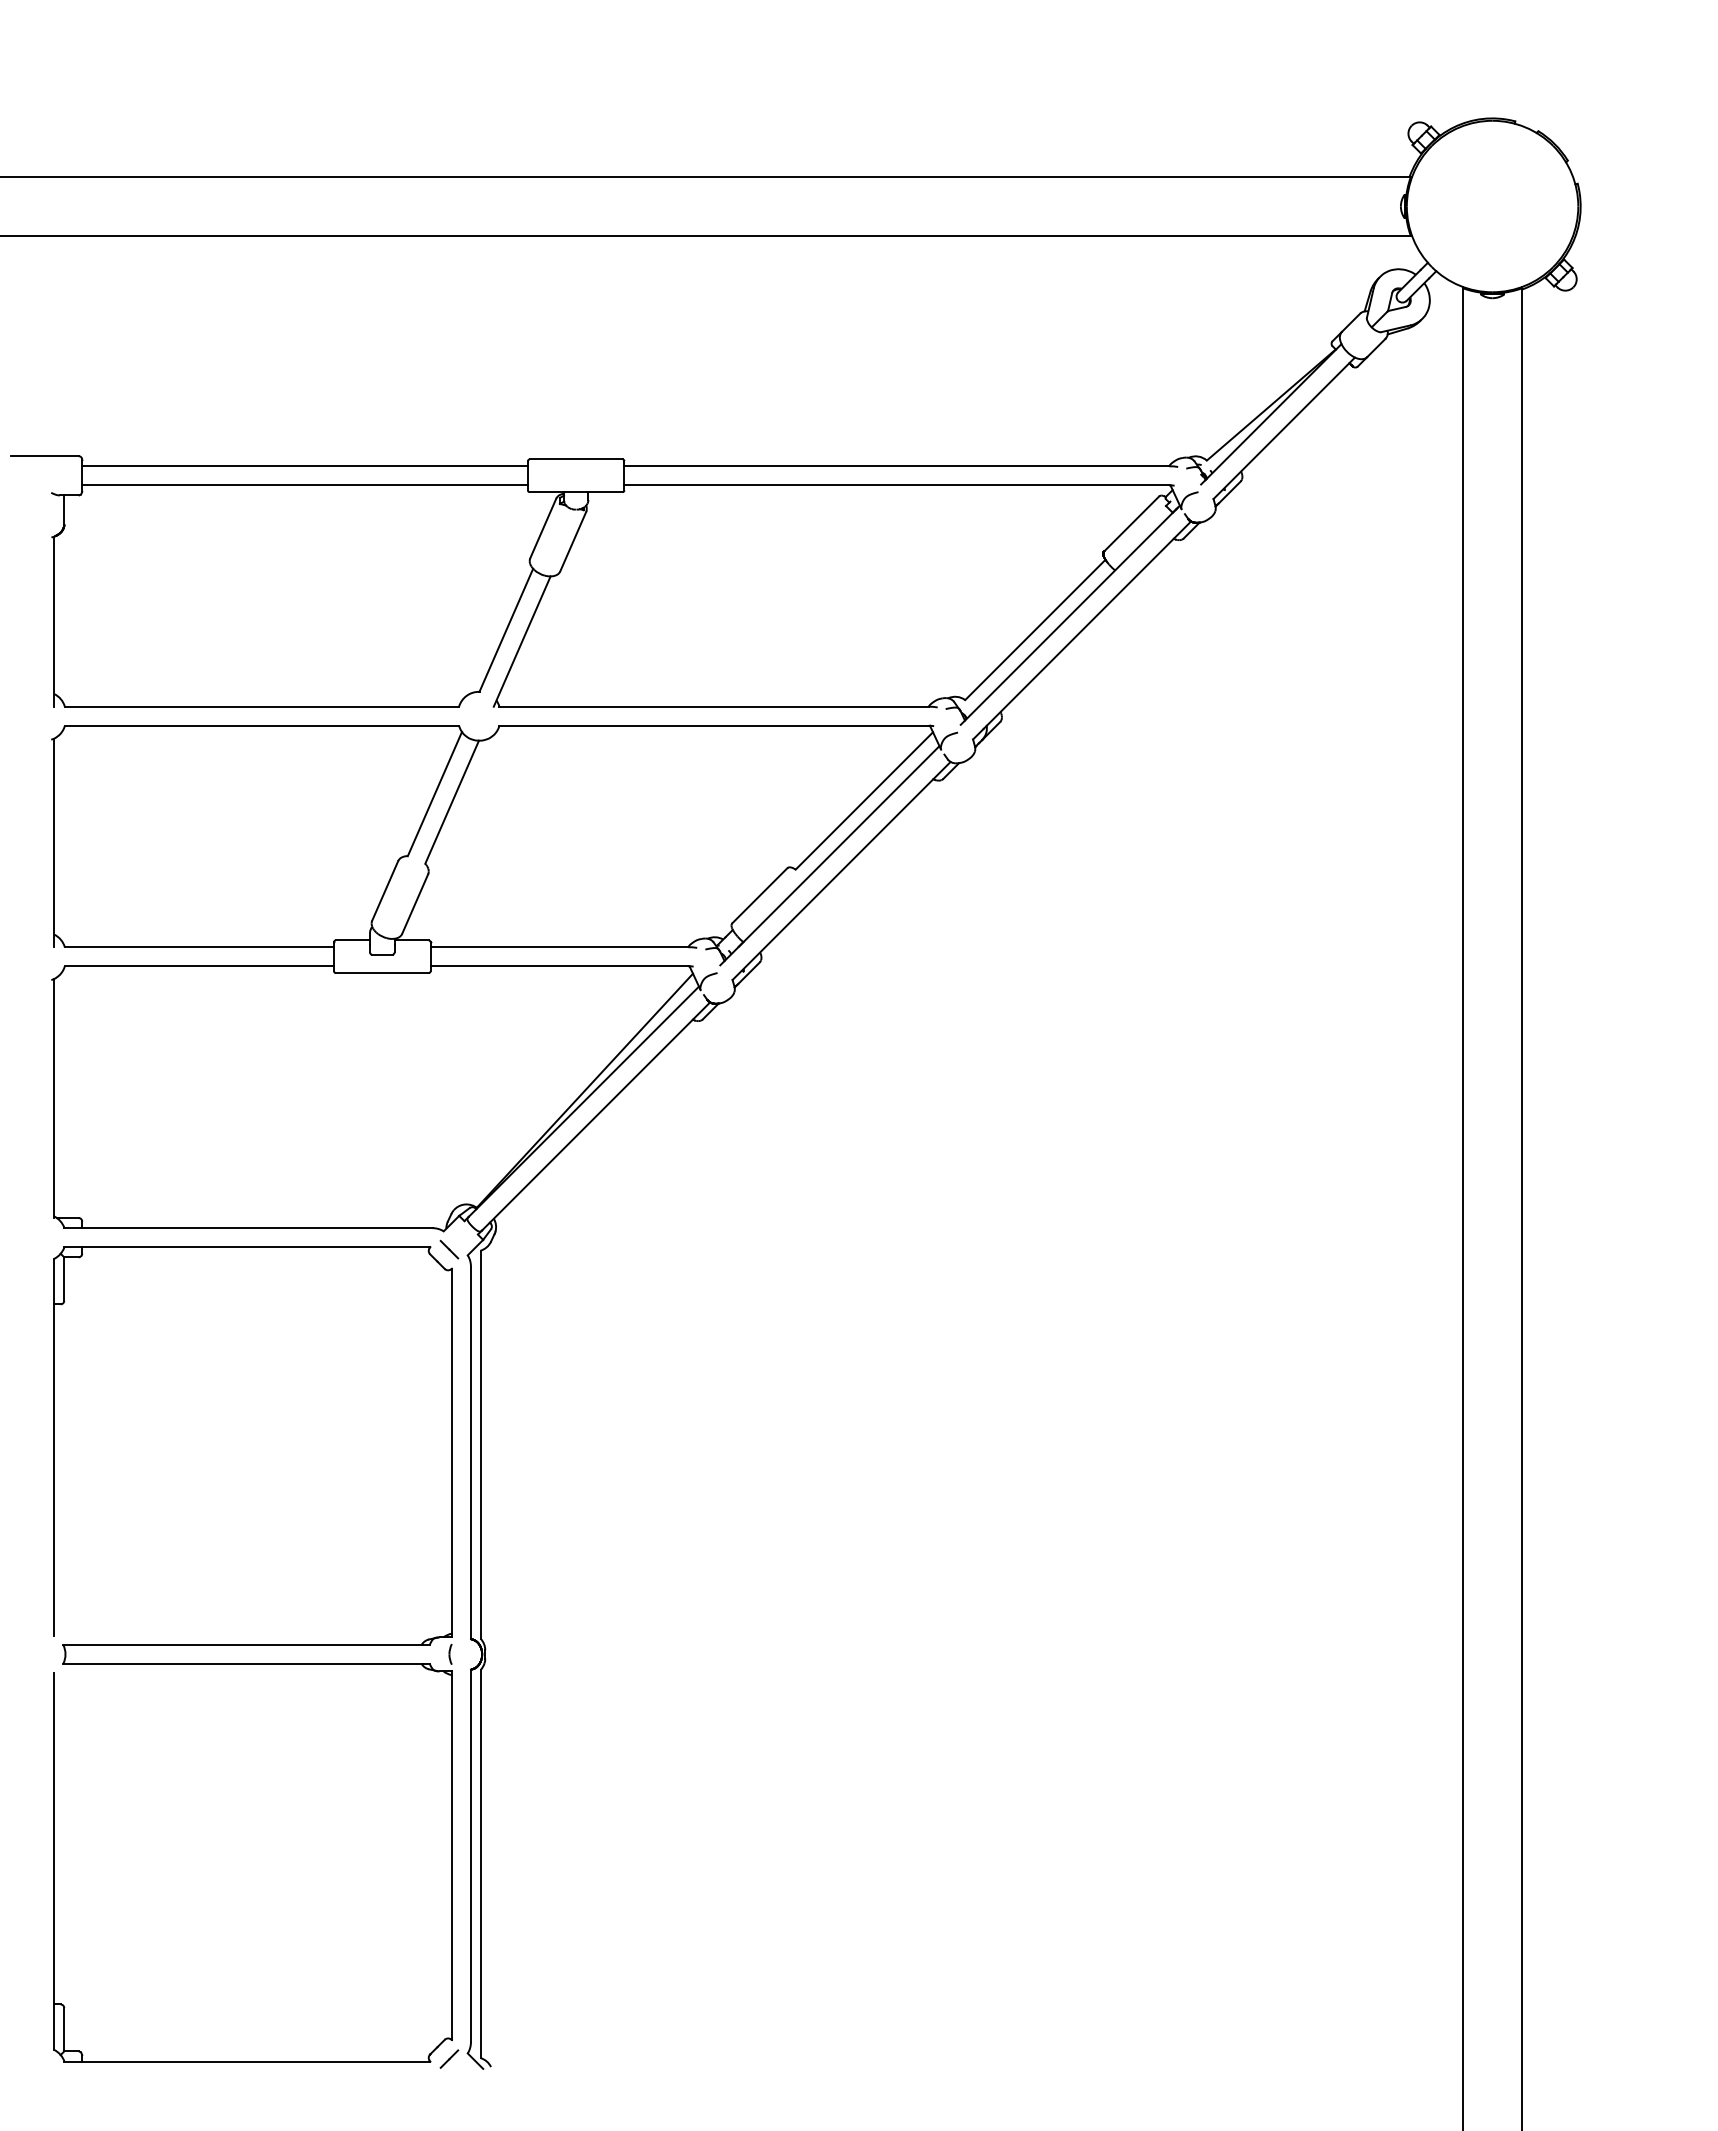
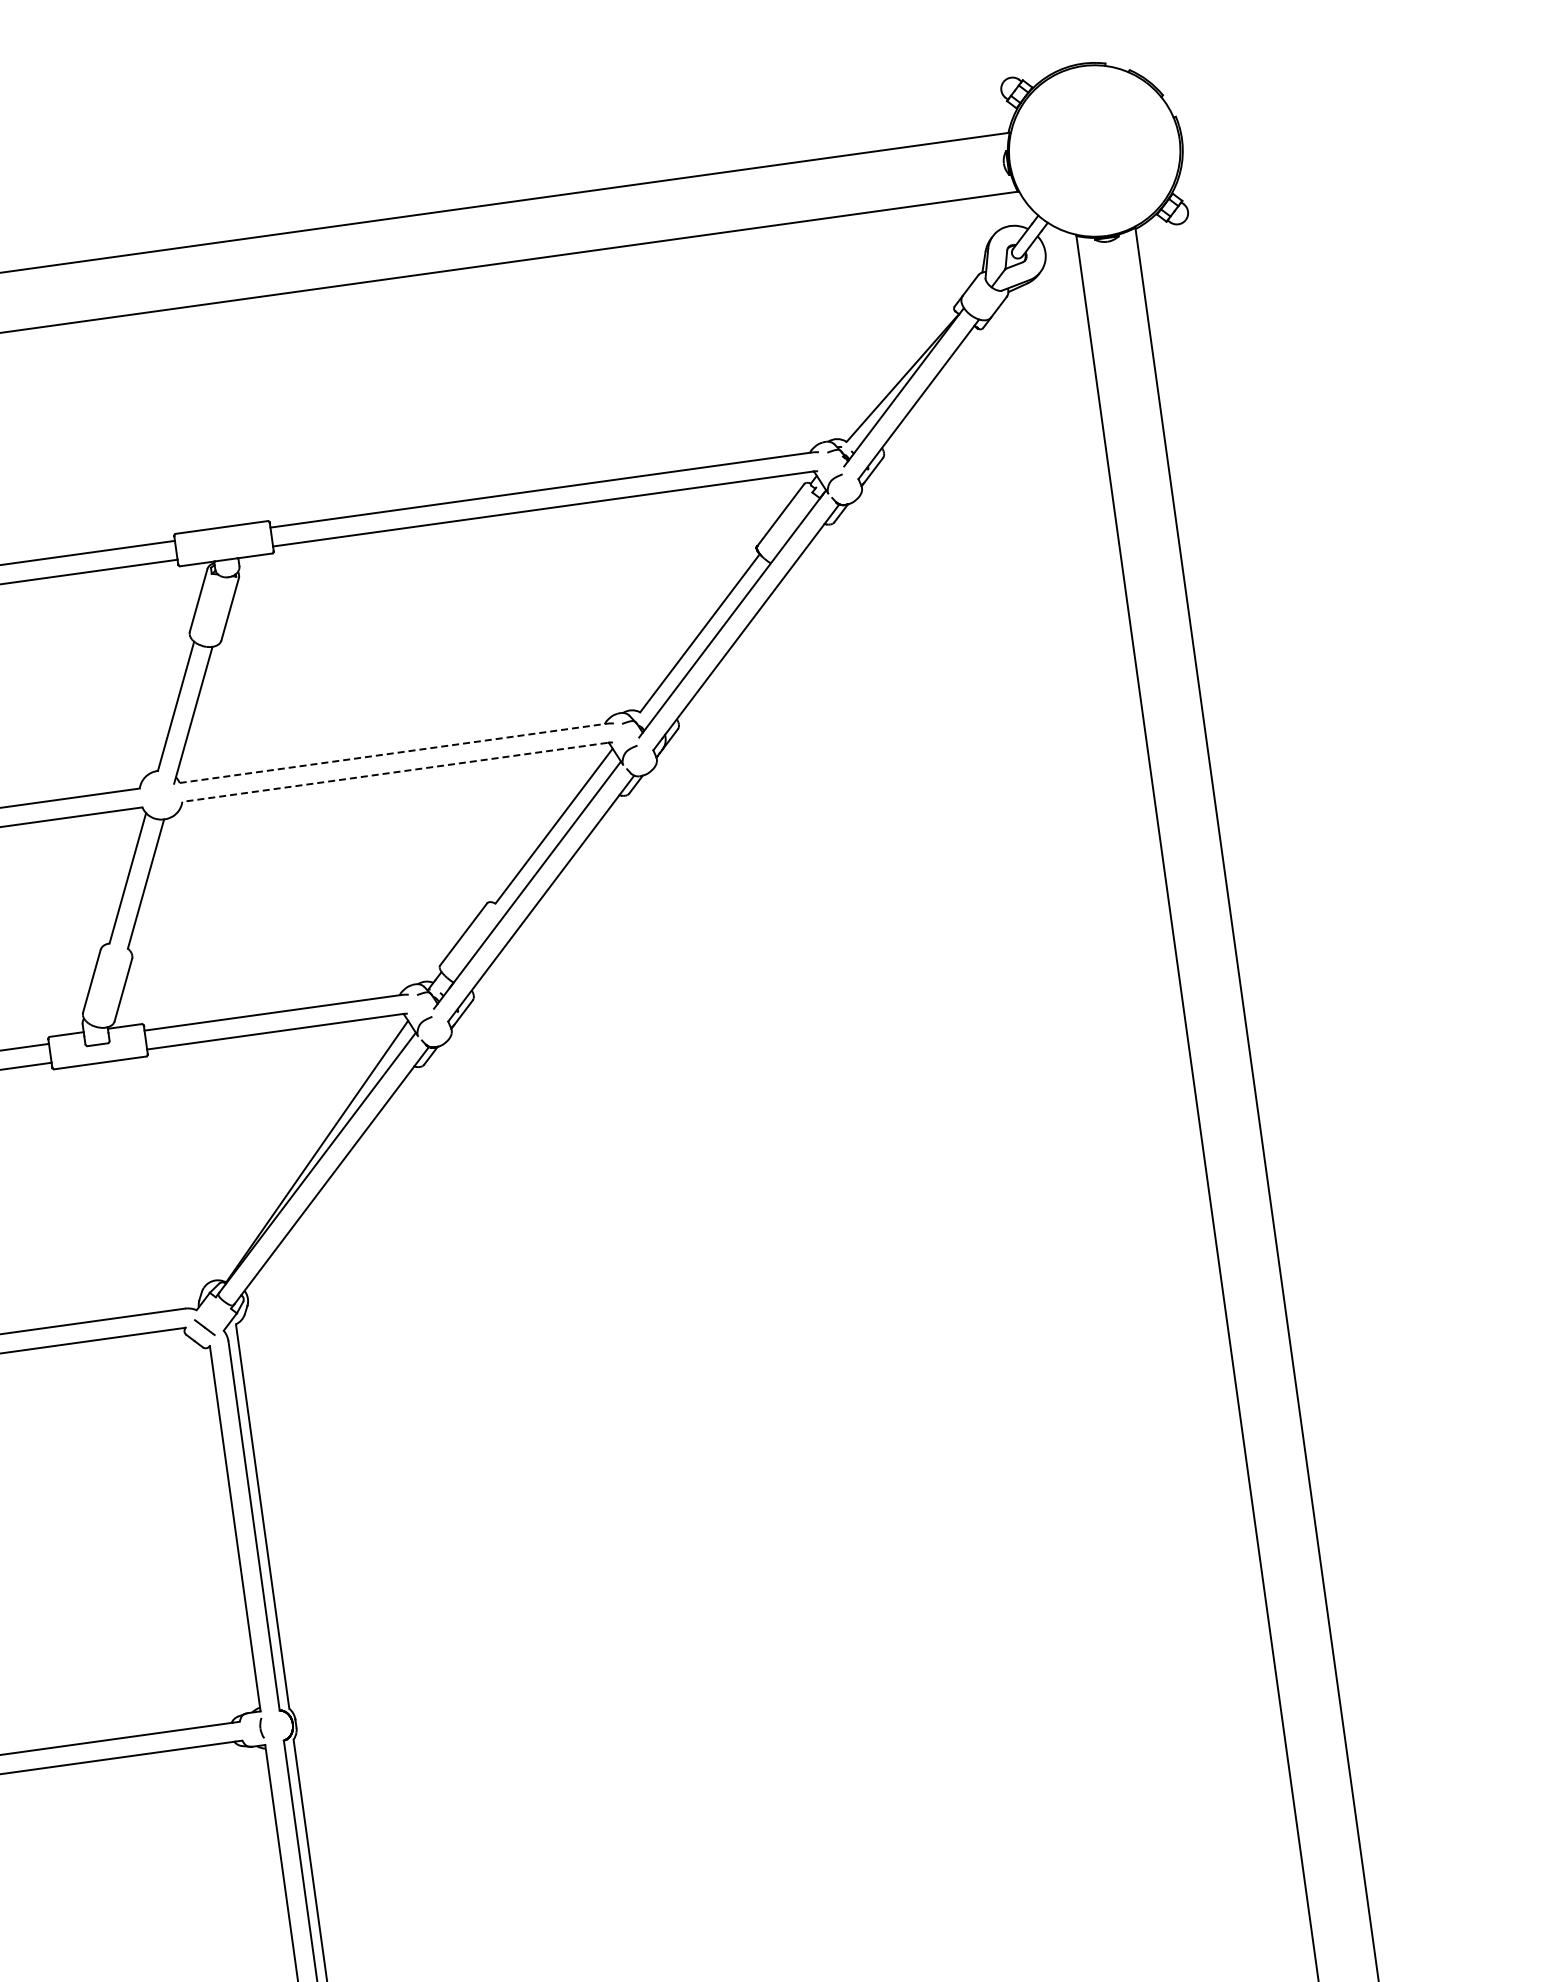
line: (714, 706) -> (392, 753), solid -> dashed
line: (714, 725) -> (395, 772), solid -> dashed

